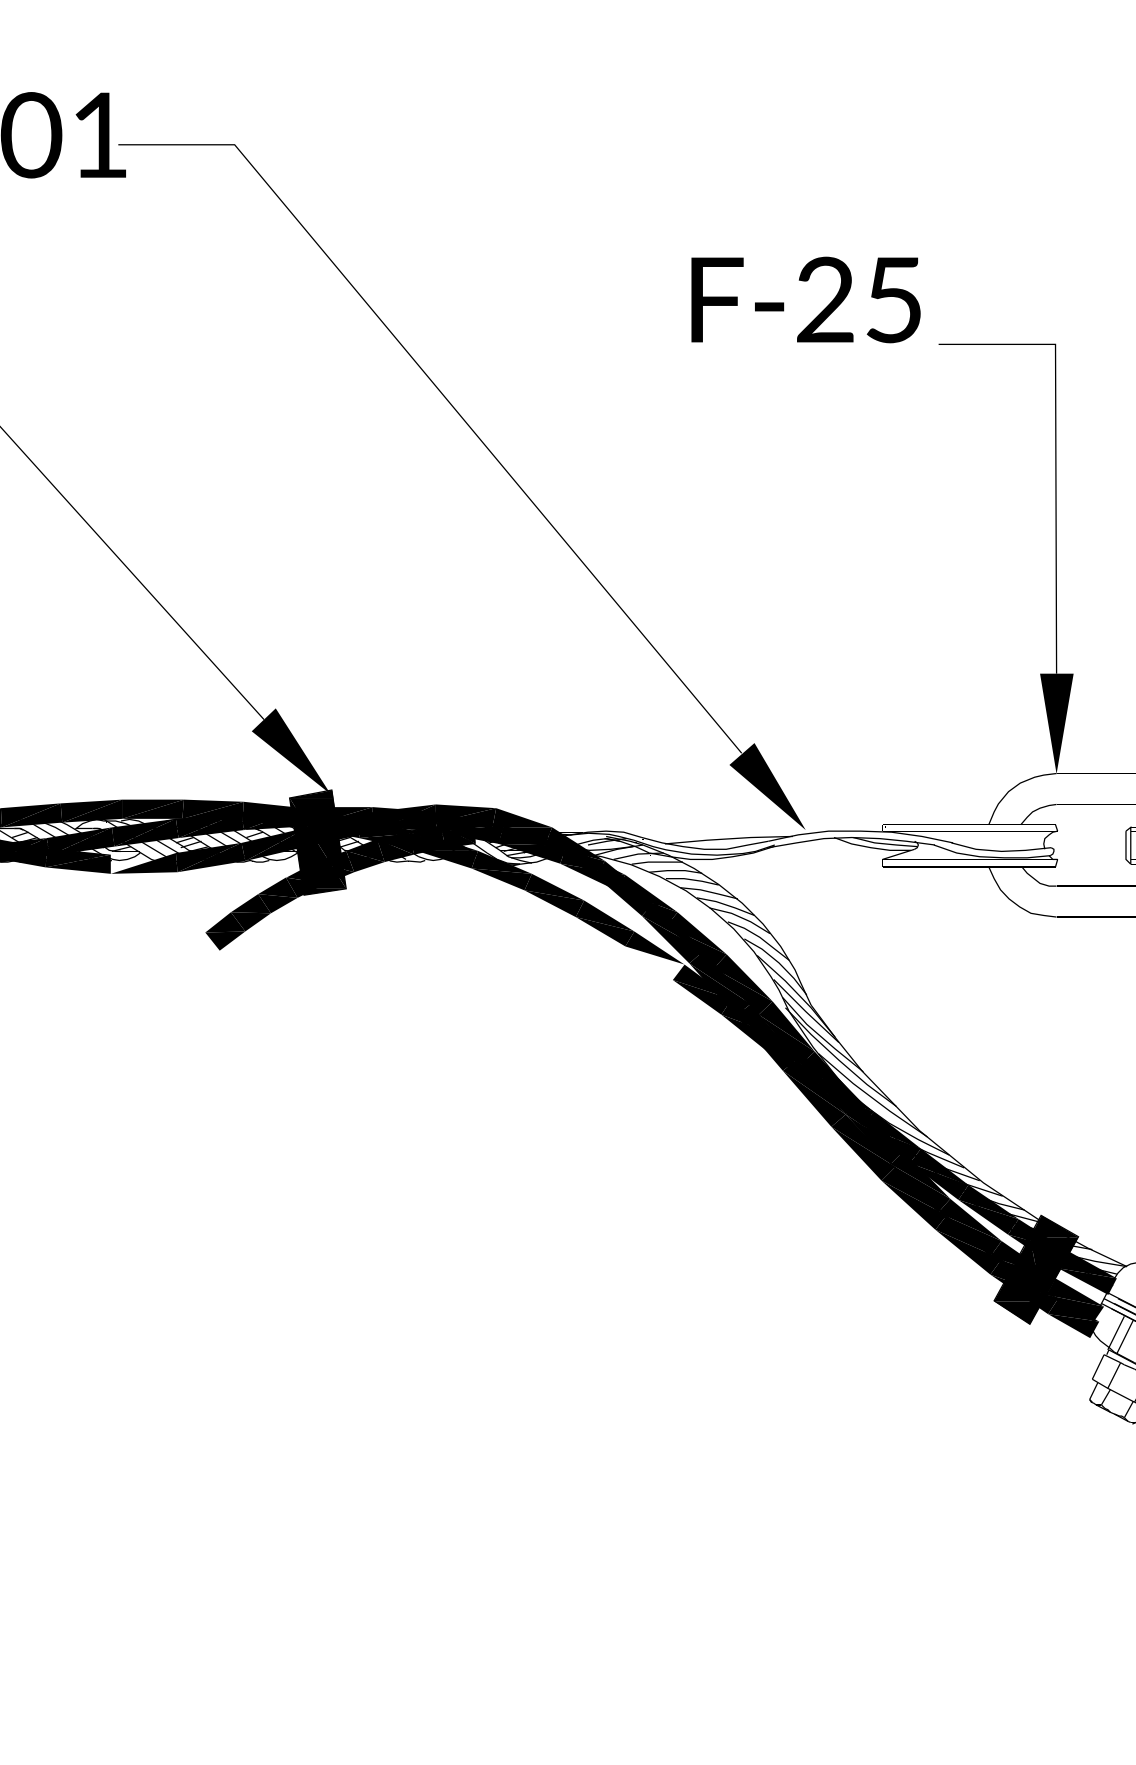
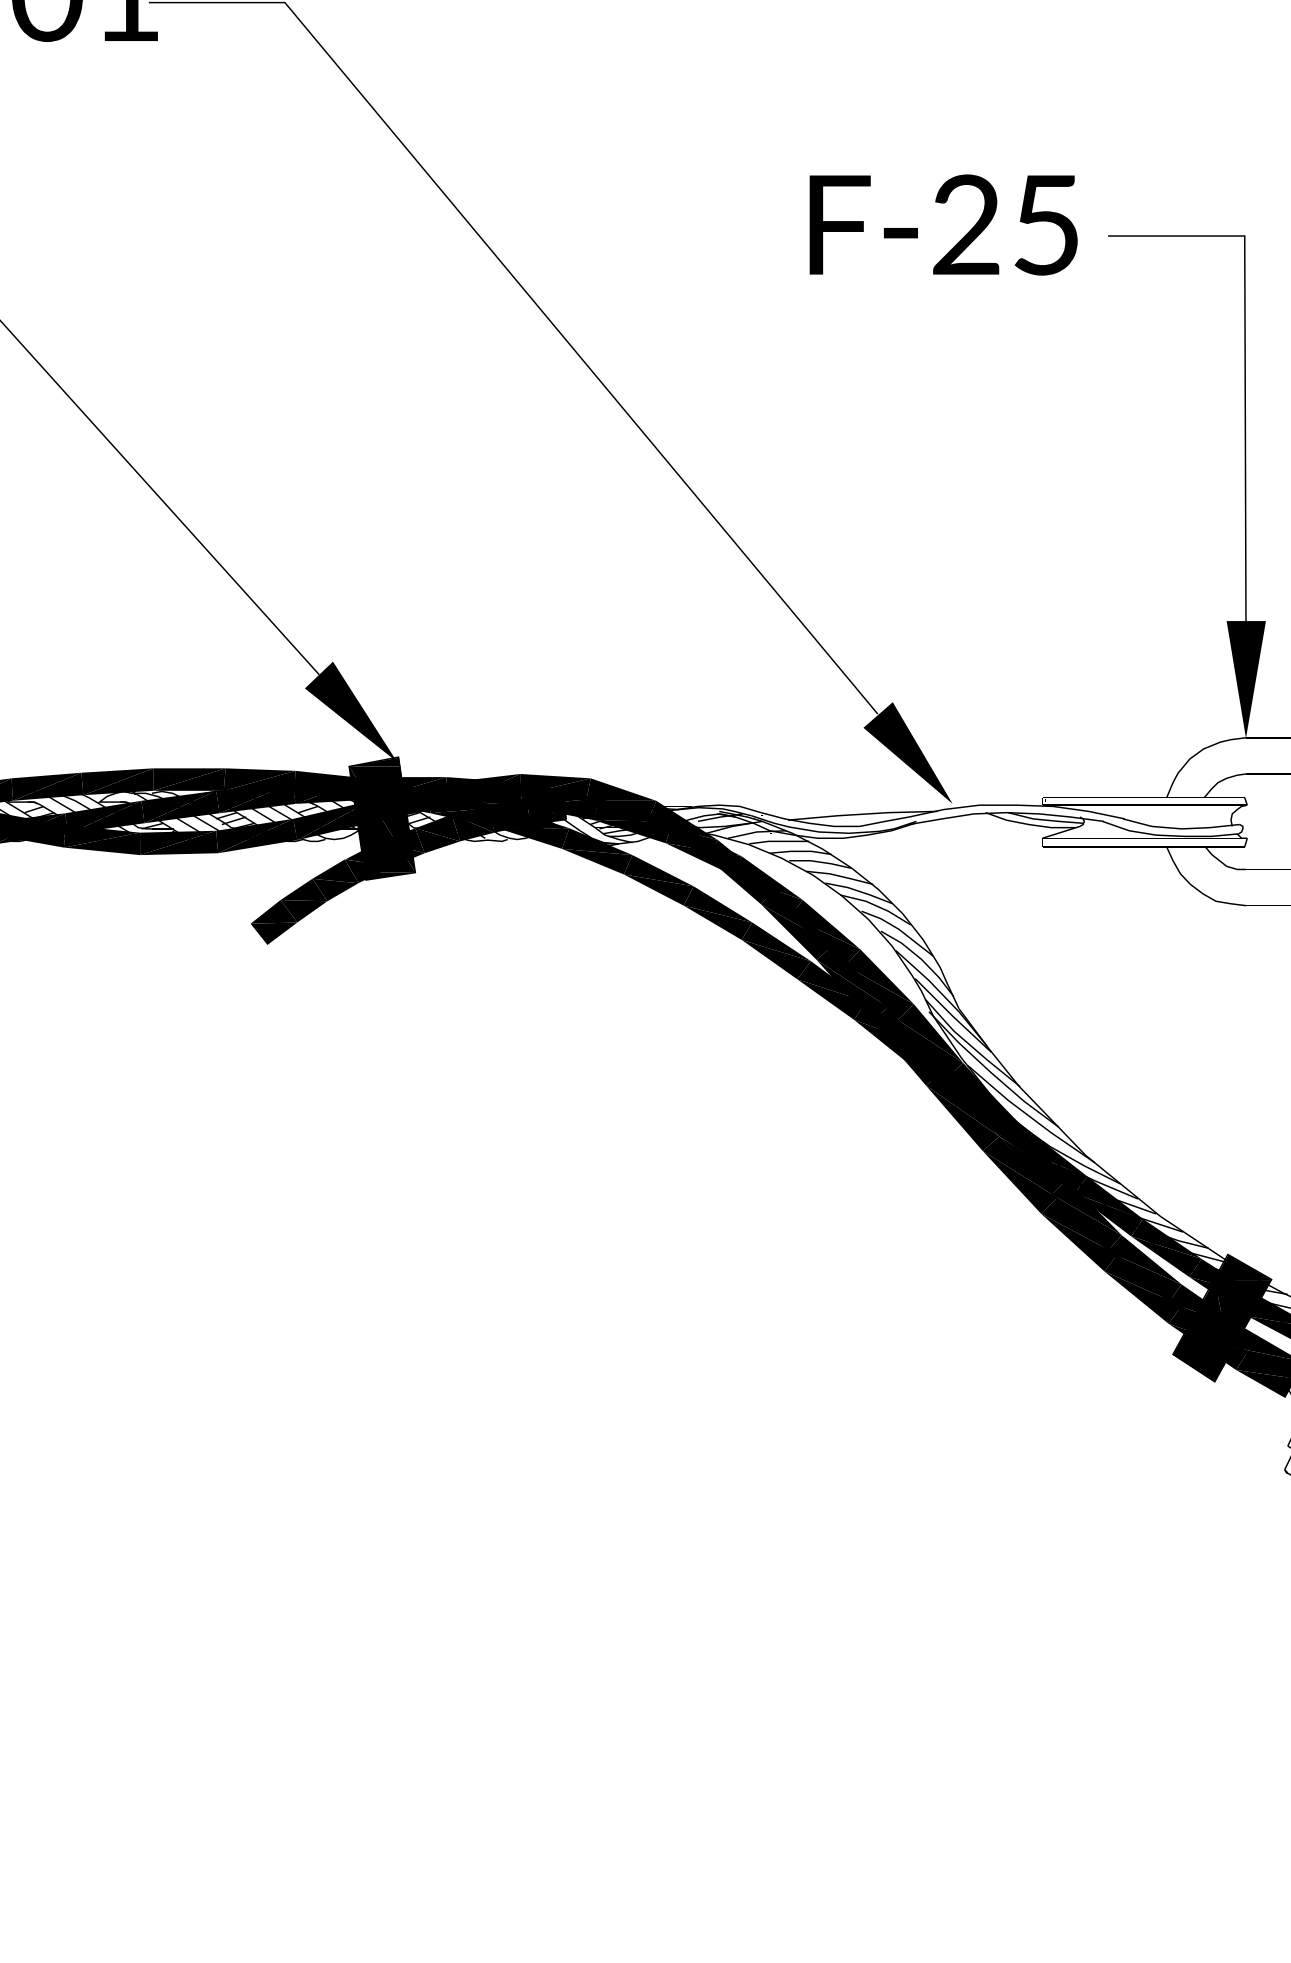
text: (805, 299) -> (943, 224), moved
fill: (142, 863) -> (177, 843), added
fill: (654, 963) -> (775, 959), added

